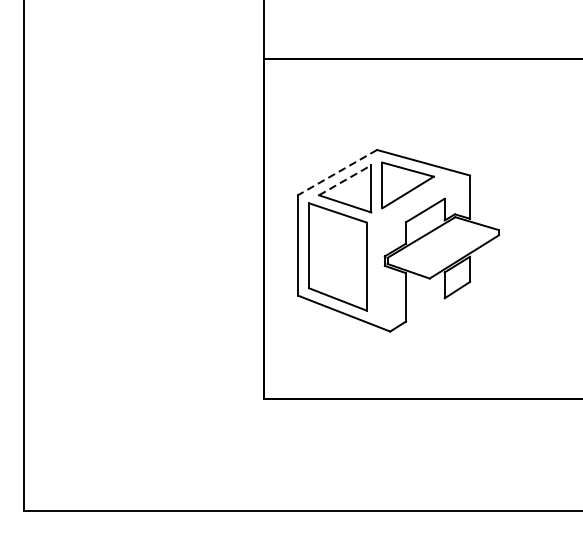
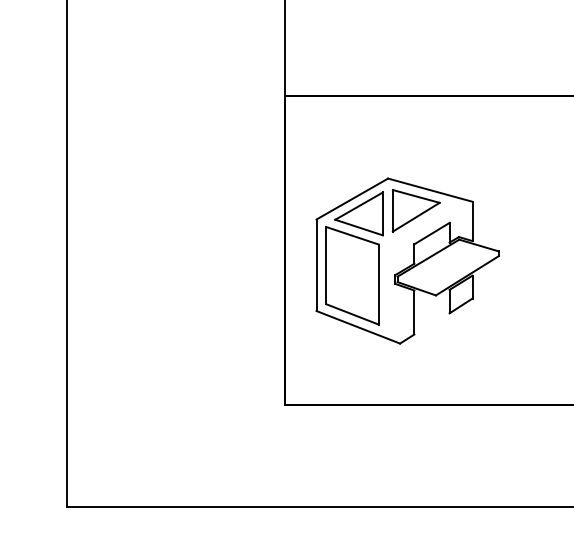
line: (336, 173) -> (351, 199), dashed -> solid
line: (345, 179) -> (359, 205), dashed -> solid

